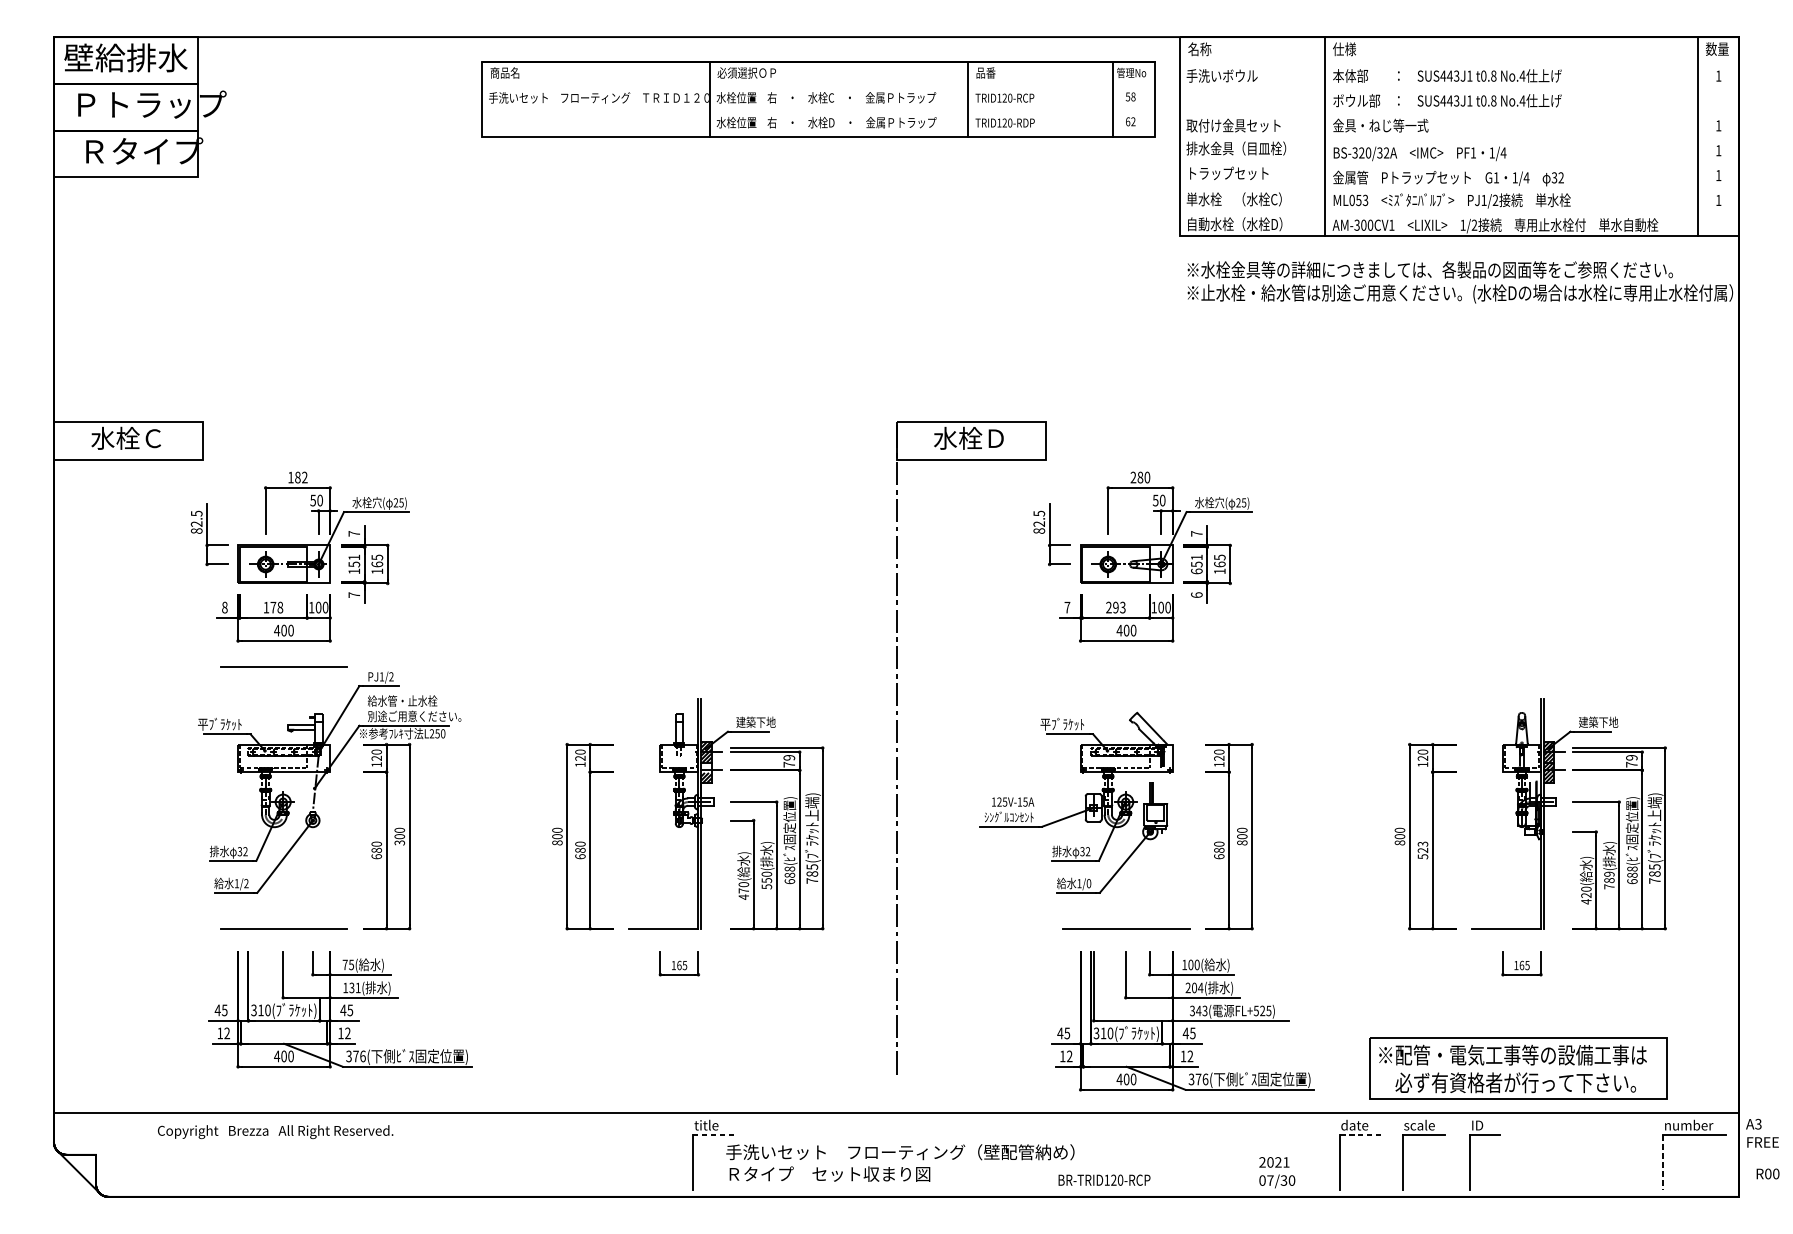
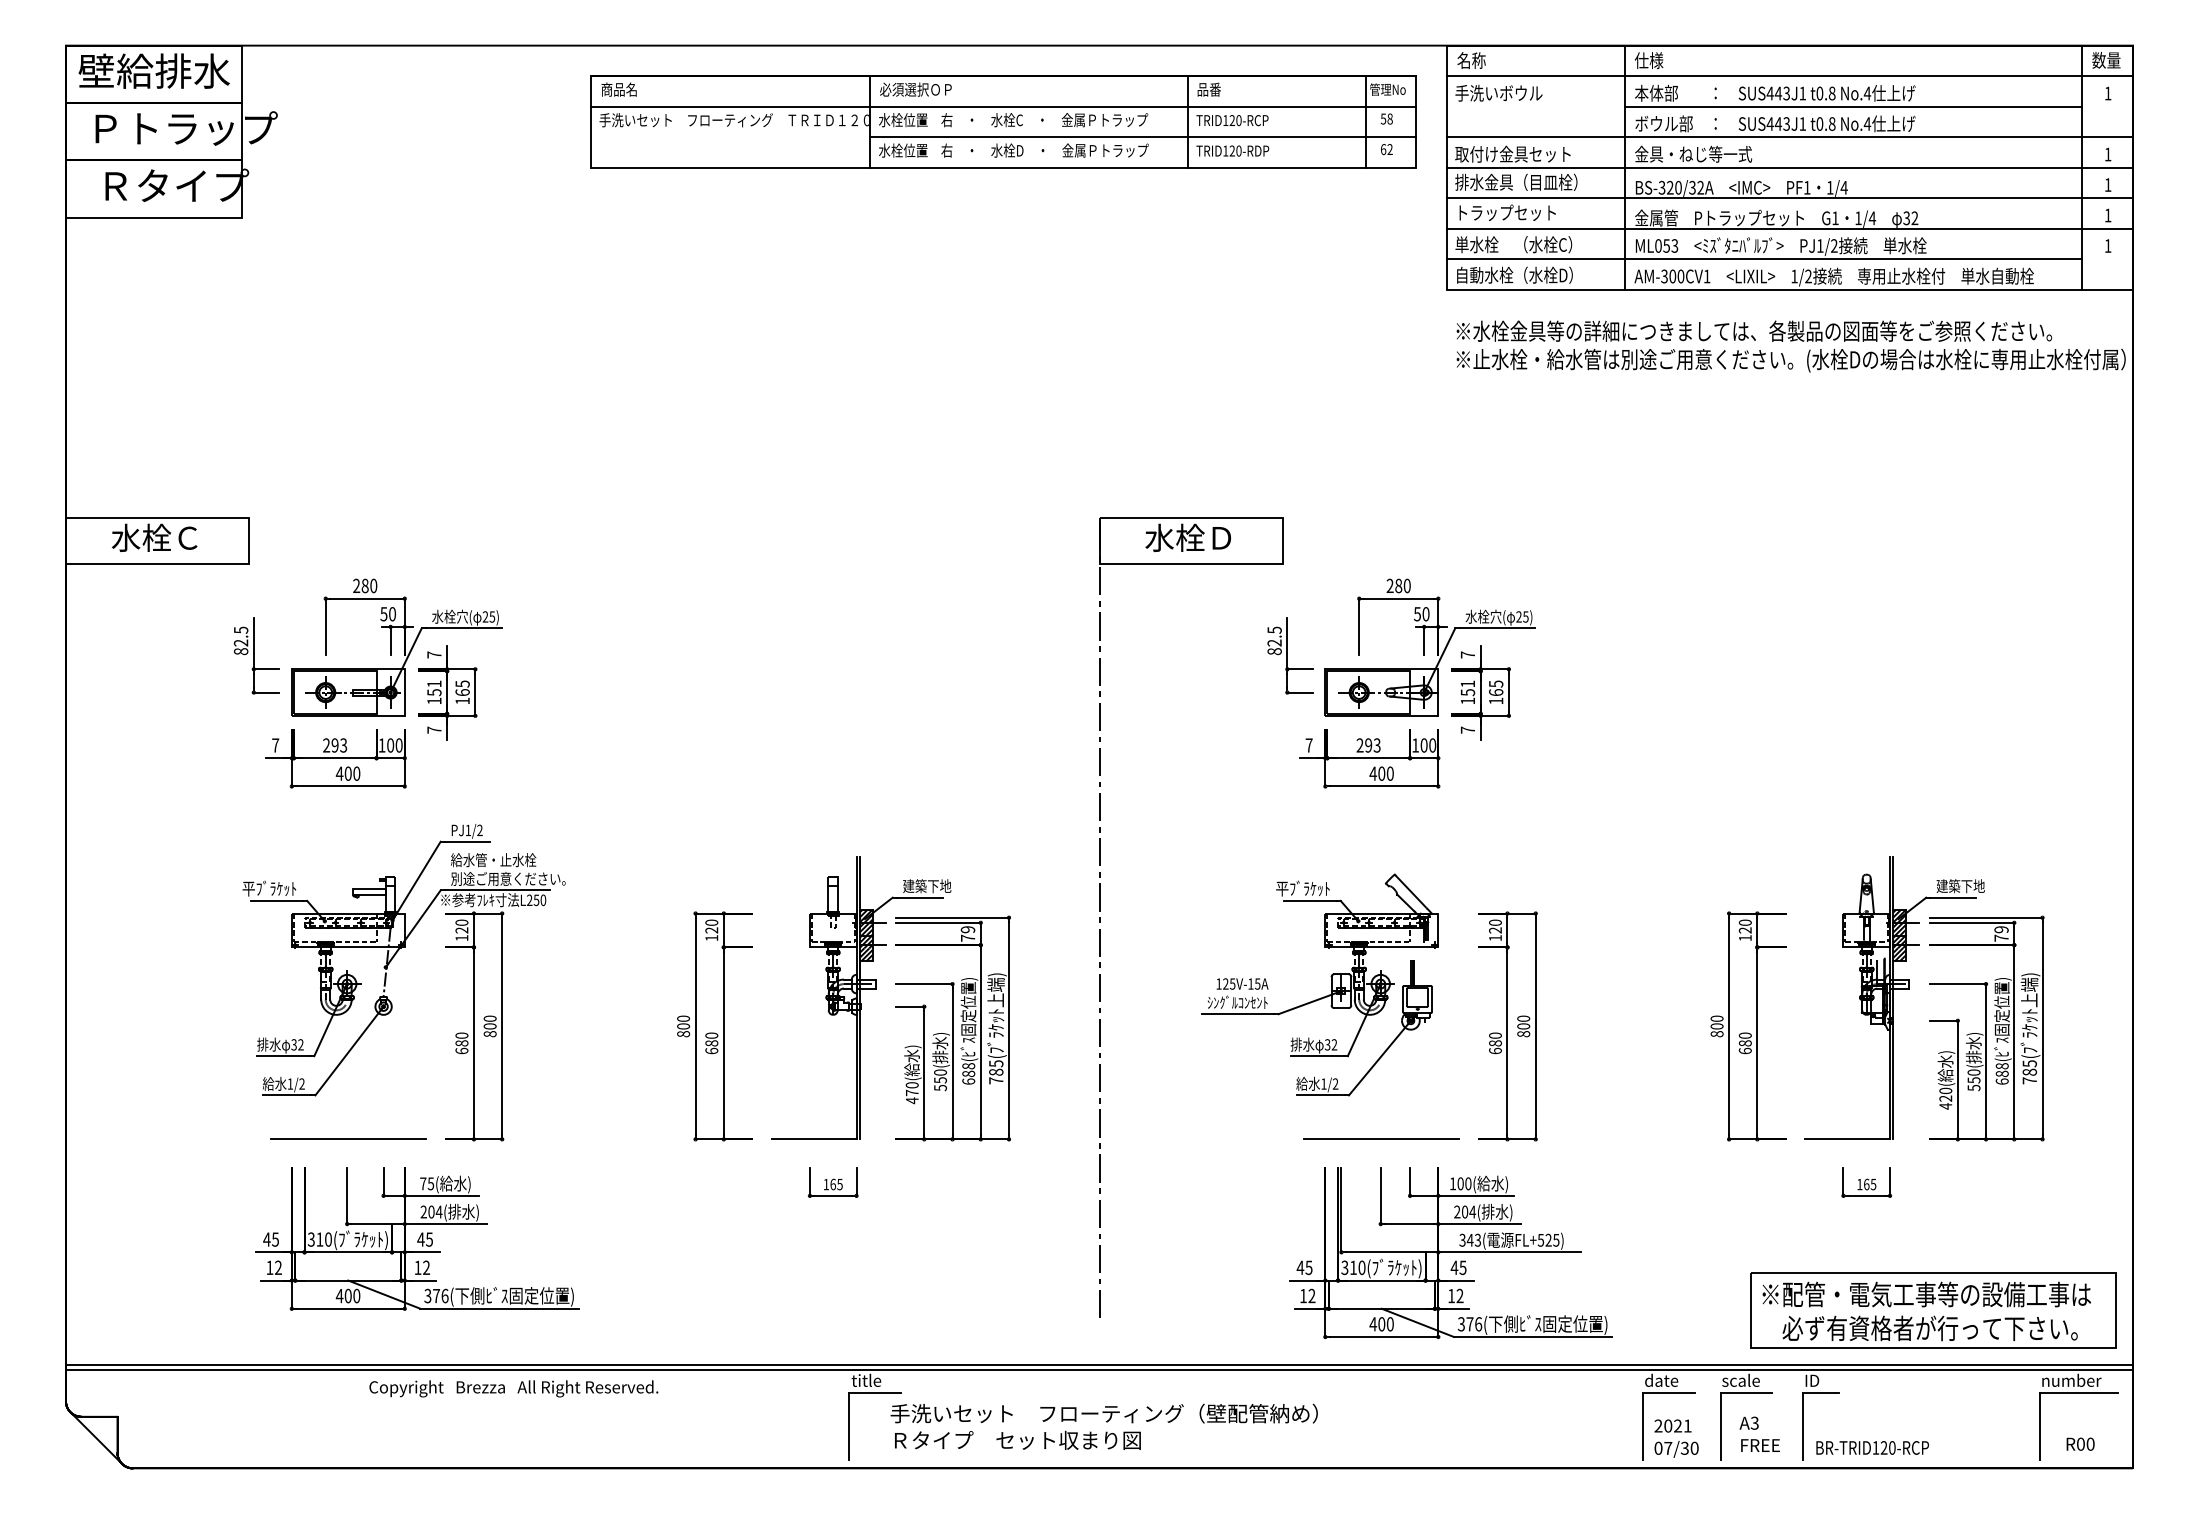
line: (1458, 62) -> (1789, 76), added
line: (818, 86) -> (1003, 106), added
line: (1511, 86) -> (1853, 106), added
line: (932, 111) -> (1143, 137), added
line: (1458, 111) -> (1789, 137), added
line: (1458, 136) -> (1789, 167), added
line: (1458, 161) -> (1789, 198), added
line: (1458, 186) -> (1789, 228), added
line: (1438, 211) -> (1764, 259), added
text: (298, 477) -> (365, 585), 182 -> 280
text: (1196, 570) -> (1467, 700), 651 -> 151
text: (1196, 594) -> (1467, 729), 6 -> 7
text: (224, 607) -> (275, 745), 8 -> 7
text: (273, 607) -> (335, 745), 178 -> 293
line: (284, 666) -> (348, 817), removed
hatch: (705, 767) -> (865, 941), added
text: (399, 843) -> (489, 1034), 300 -> 800
text: (1422, 850) -> (1744, 1043), 523 -> 680
text: (1608, 880) -> (1973, 1080), 789( -> 550(
text: (1088, 883) -> (1335, 1083), 1/0 -> 1/2
text: (351, 987) -> (431, 1211), 131( -> 204(
part: (1518, 1068) -> (1933, 1310), moved
line: (896, 1117) -> (1099, 1370), added
text: (275, 1131) -> (513, 1388), moved
text: (1762, 1132) -> (1759, 1433), moved
line: (713, 1135) -> (875, 1392), dashed -> solid
line: (1361, 1135) -> (1669, 1392), dashed -> solid
line: (1663, 1162) -> (2040, 1426), dashed -> solid
text: (1277, 1172) -> (1676, 1438), moved
text: (1767, 1173) -> (2080, 1443), moved
text: (1104, 1179) -> (1872, 1447), moved

